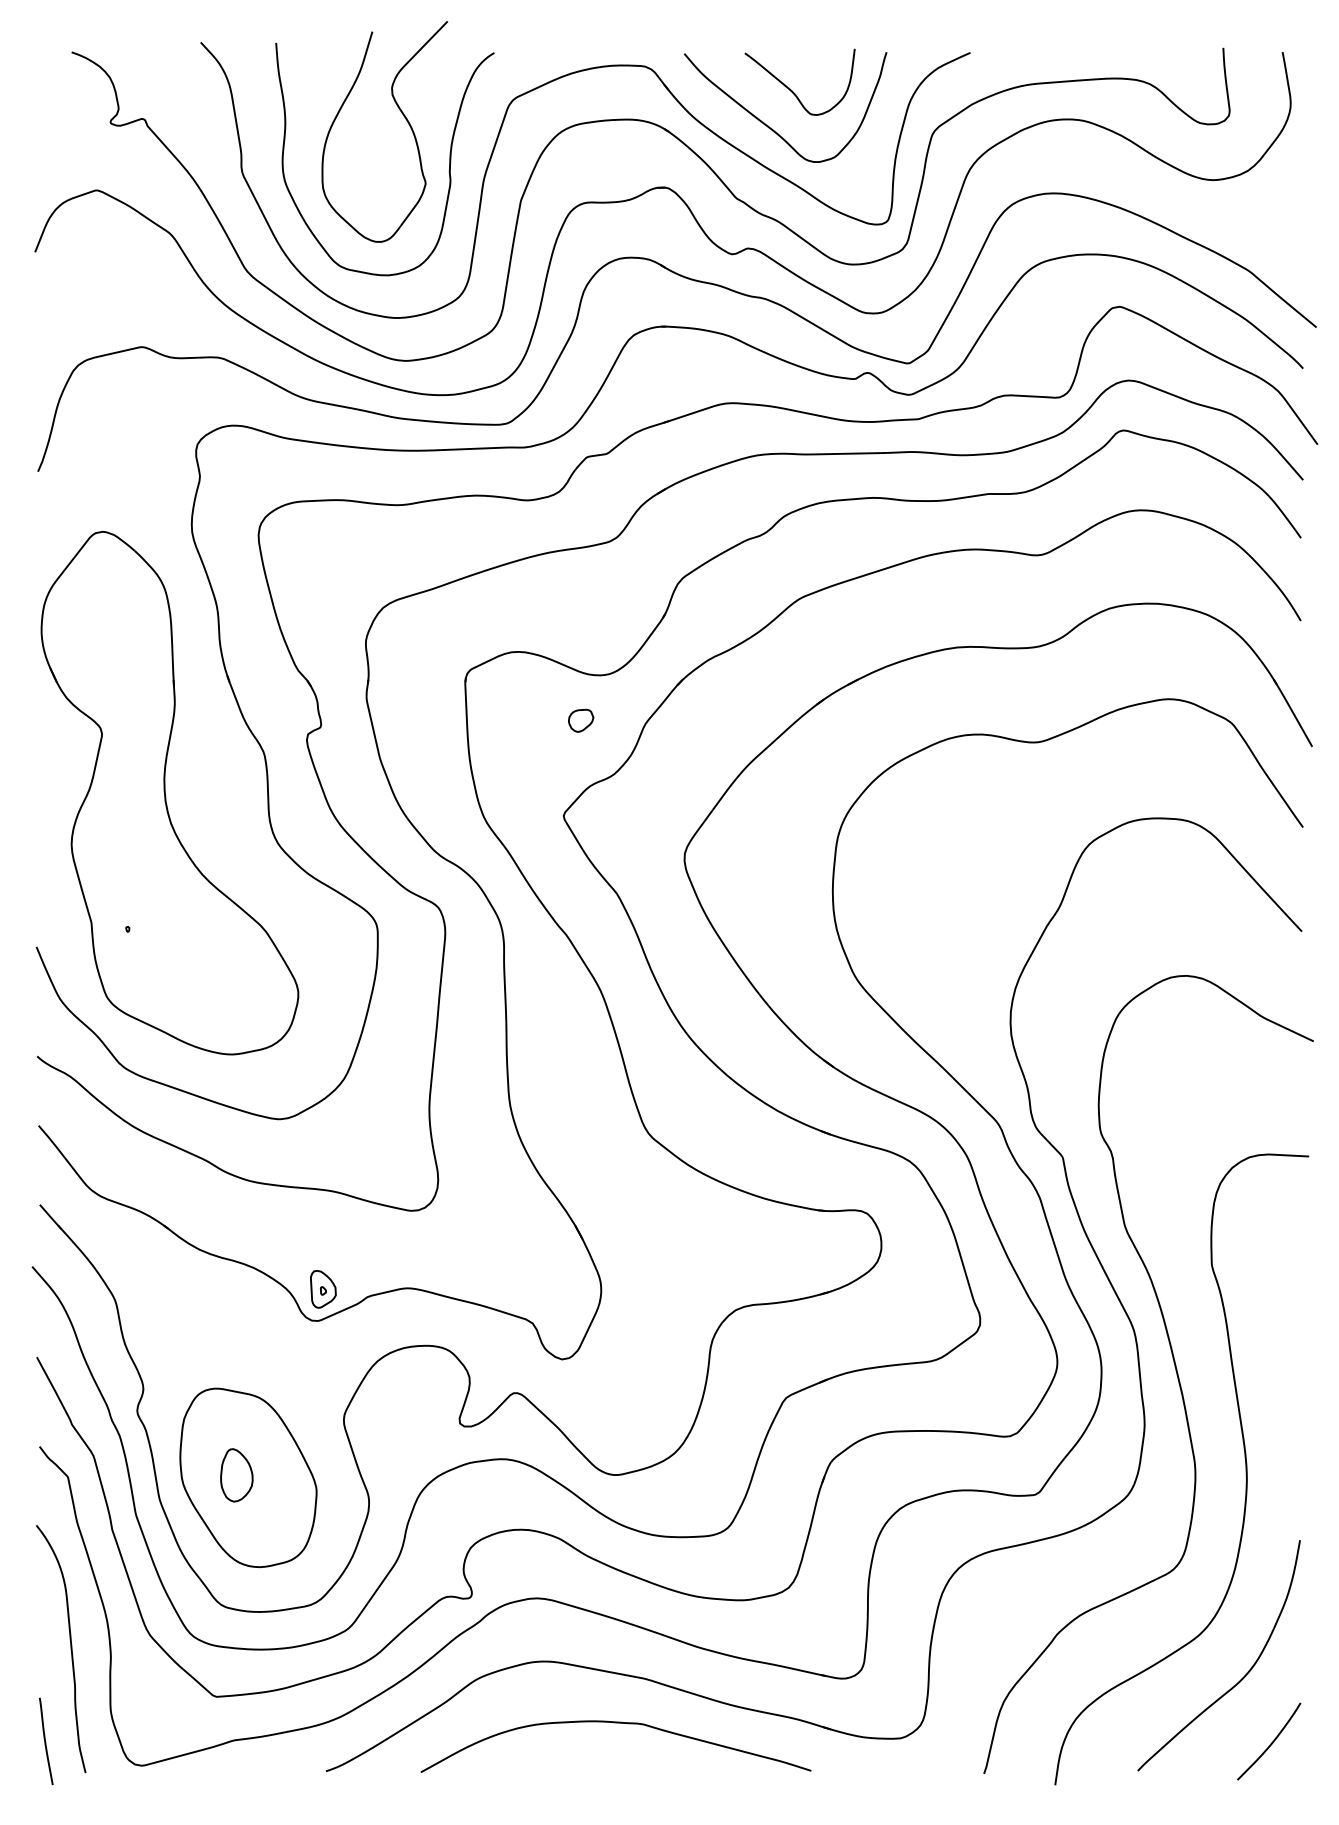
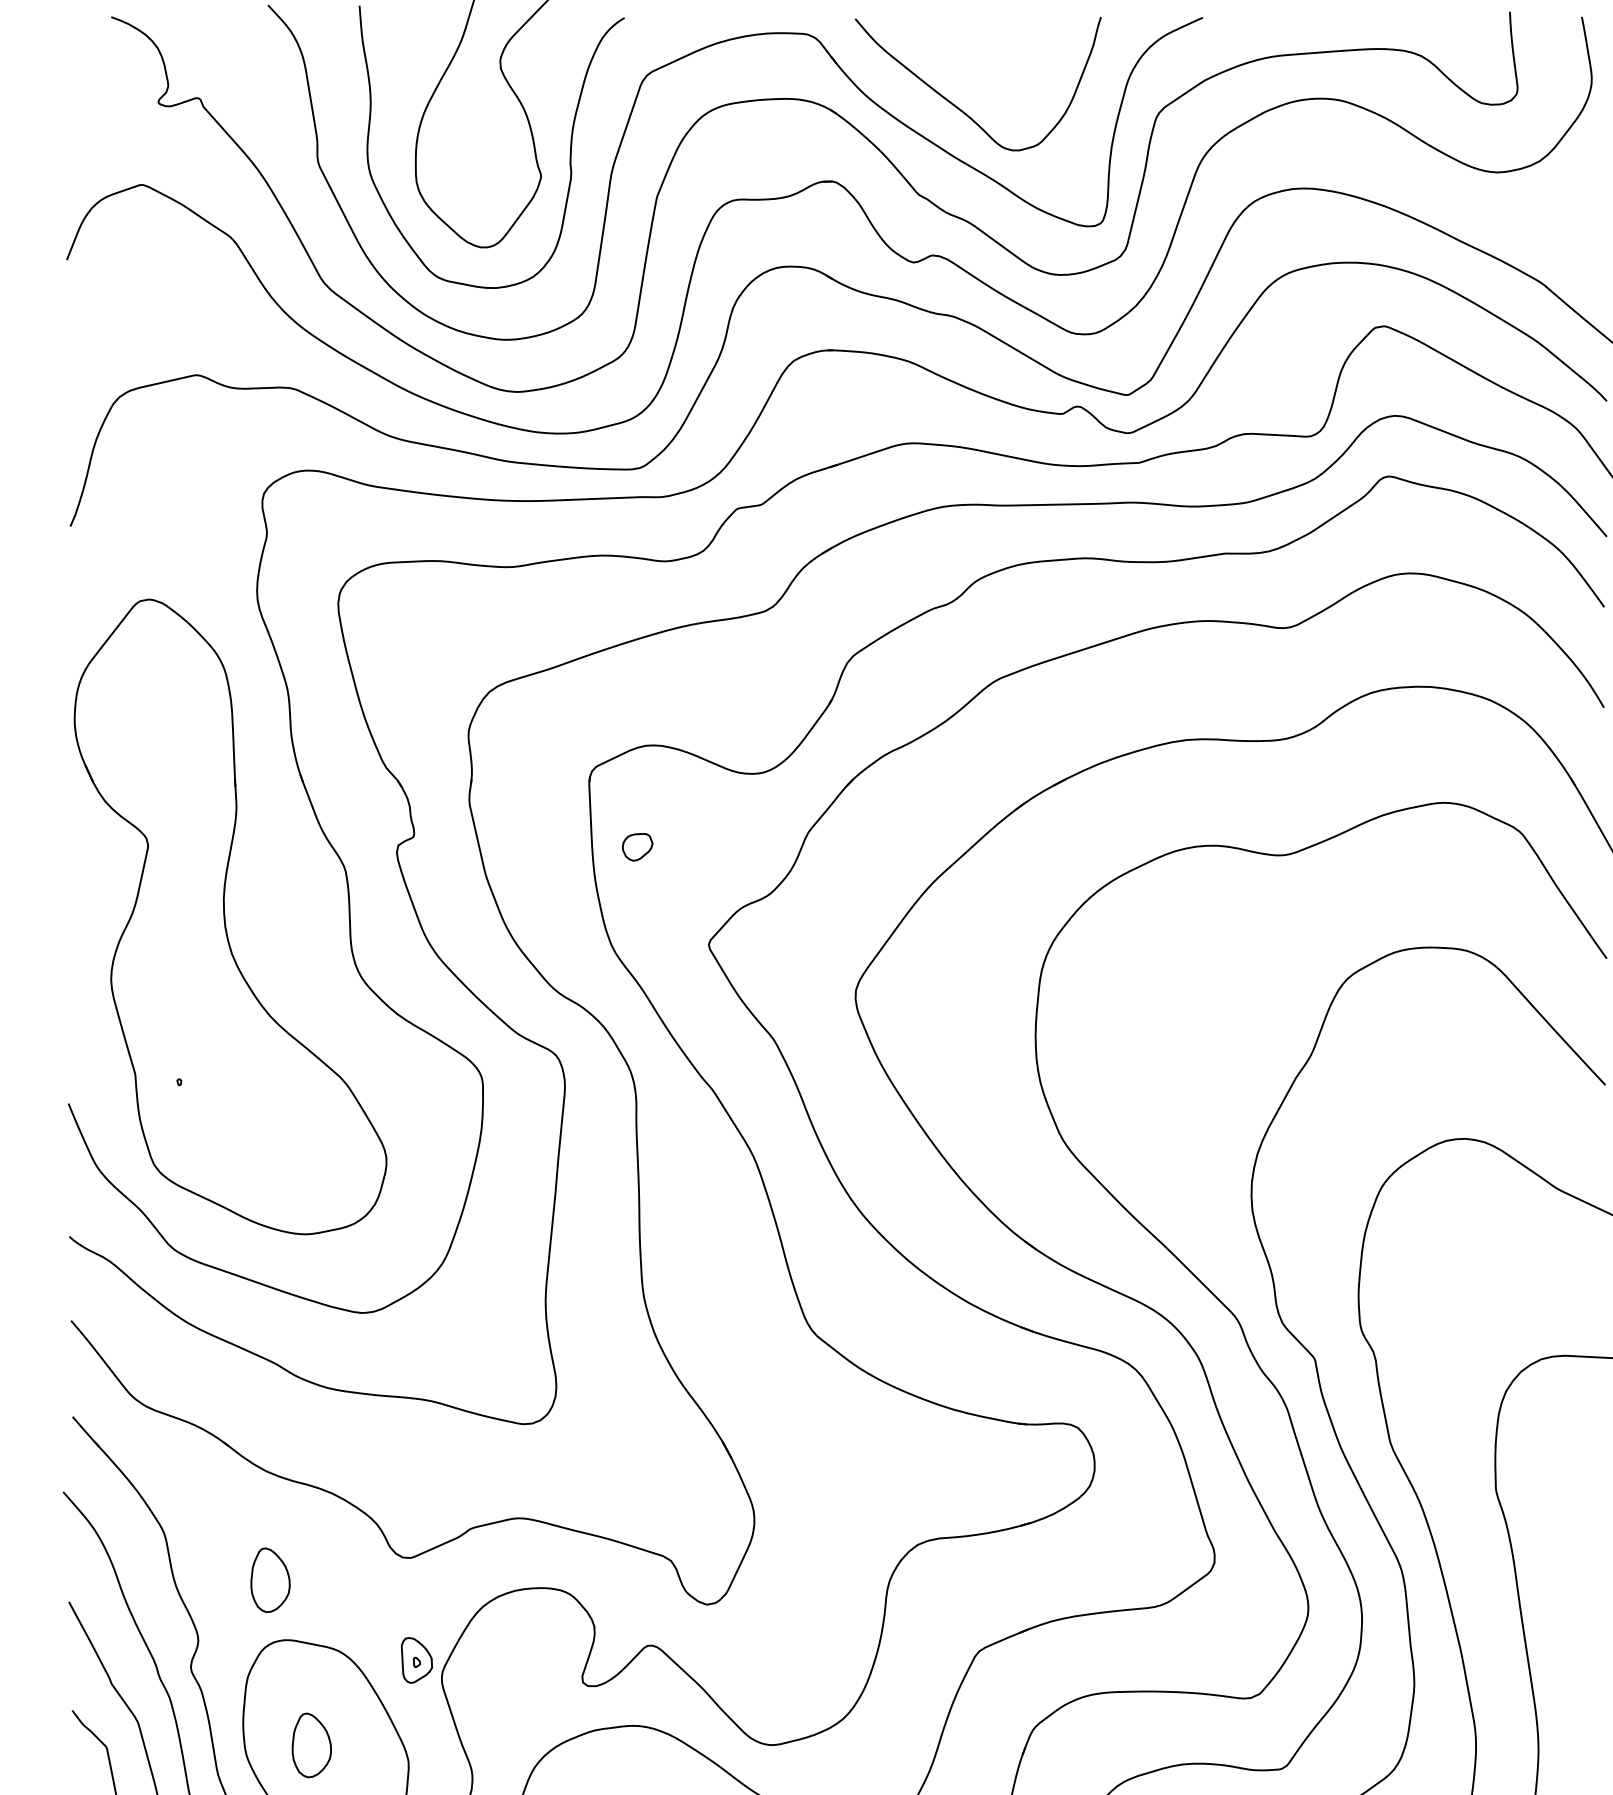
curve: (791, 89) -> (985, 62), removed
part: (581, 720) -> (638, 846), moved
part: (323, 1289) -> (417, 1660), moved
part: (202, 1339) -> (270, 1580), added

